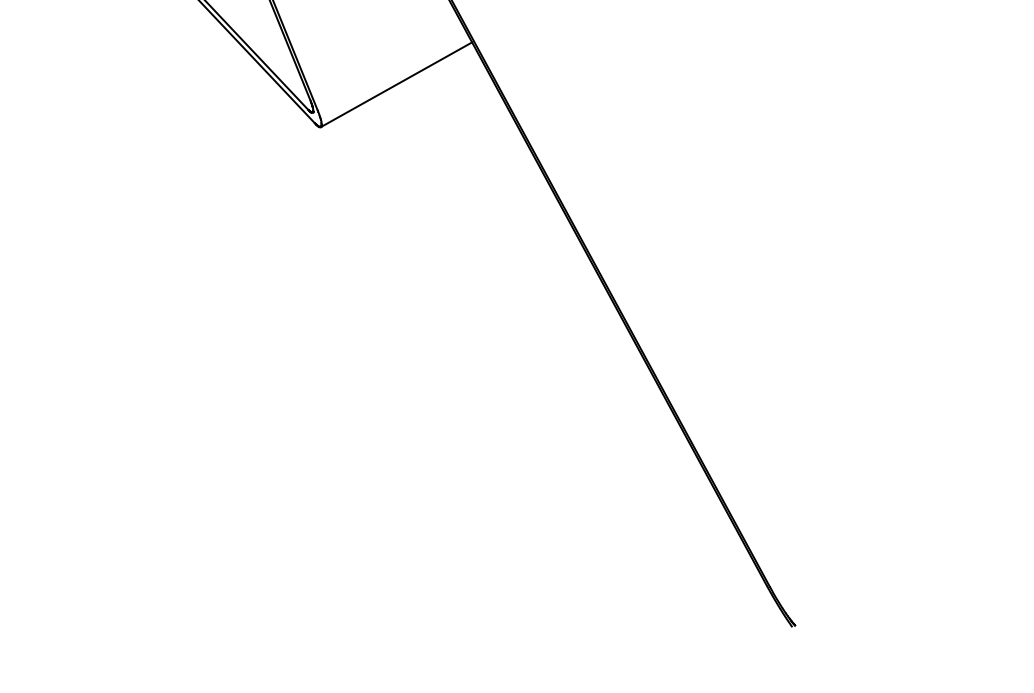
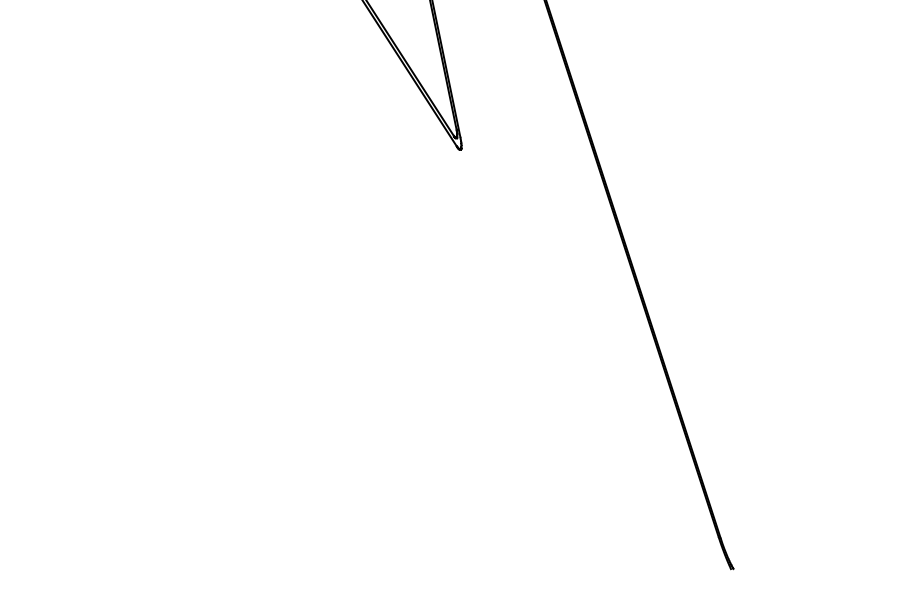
line: (395, 84) -> (519, 129), removed

